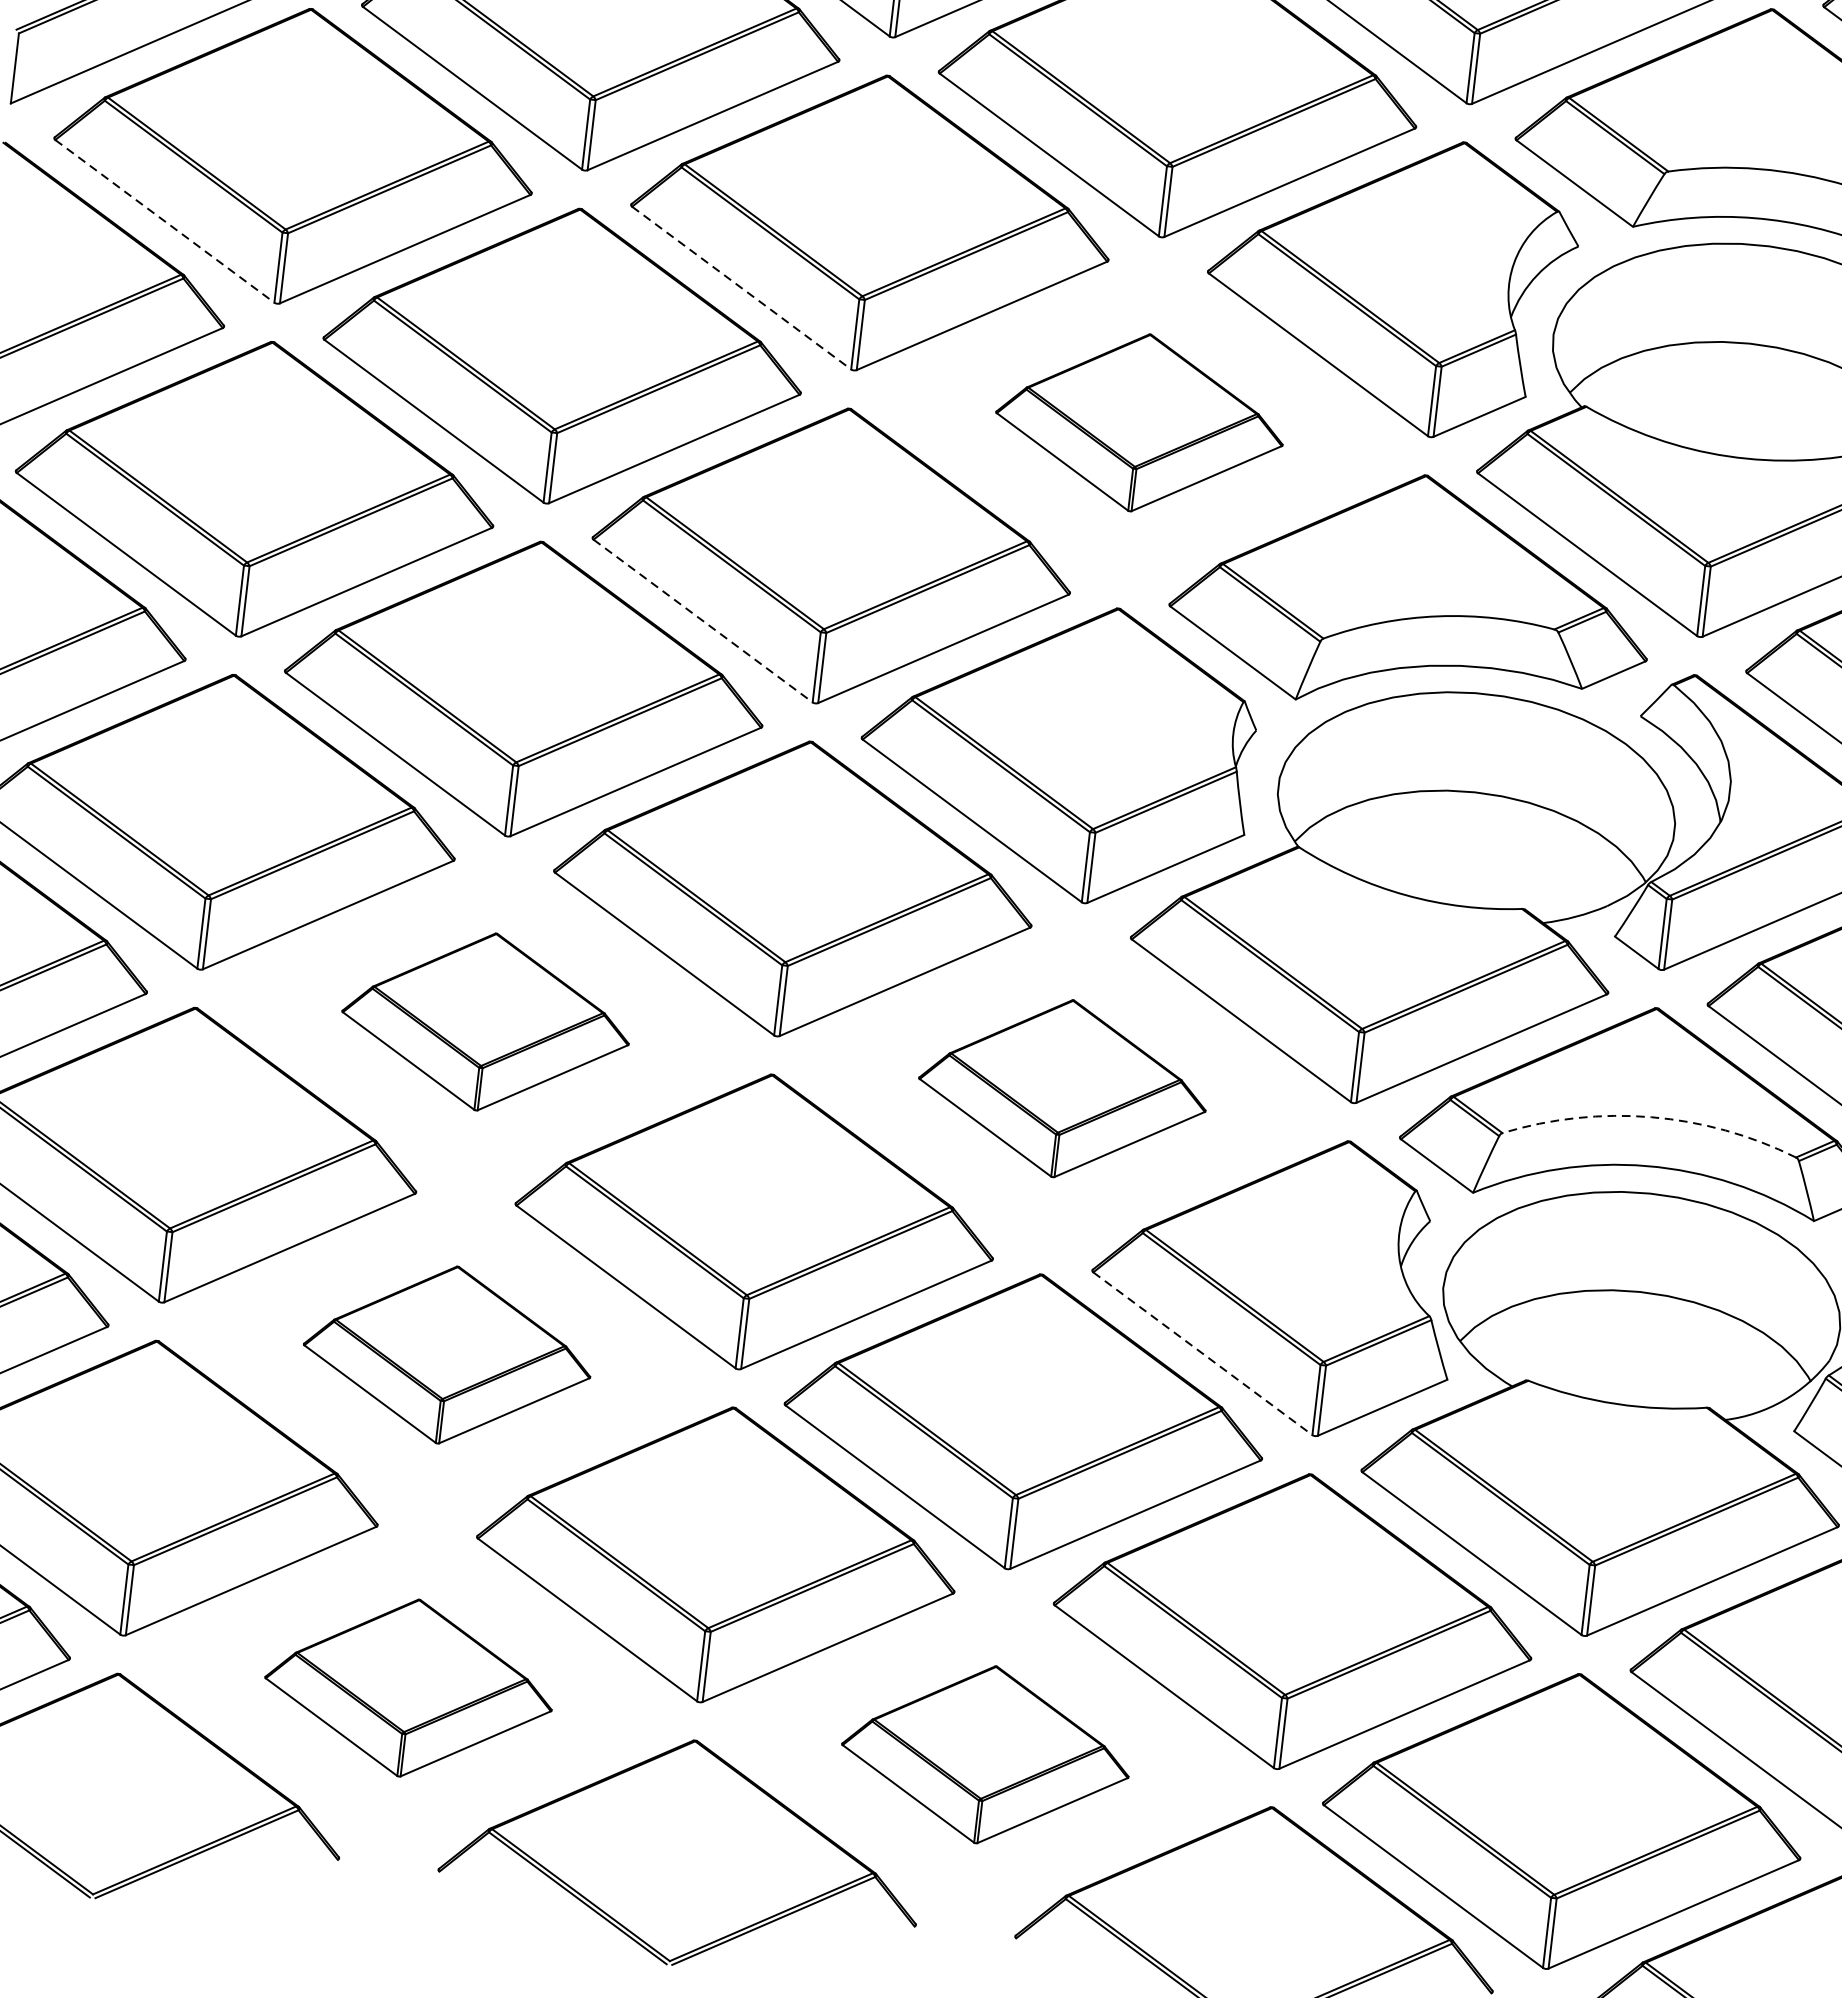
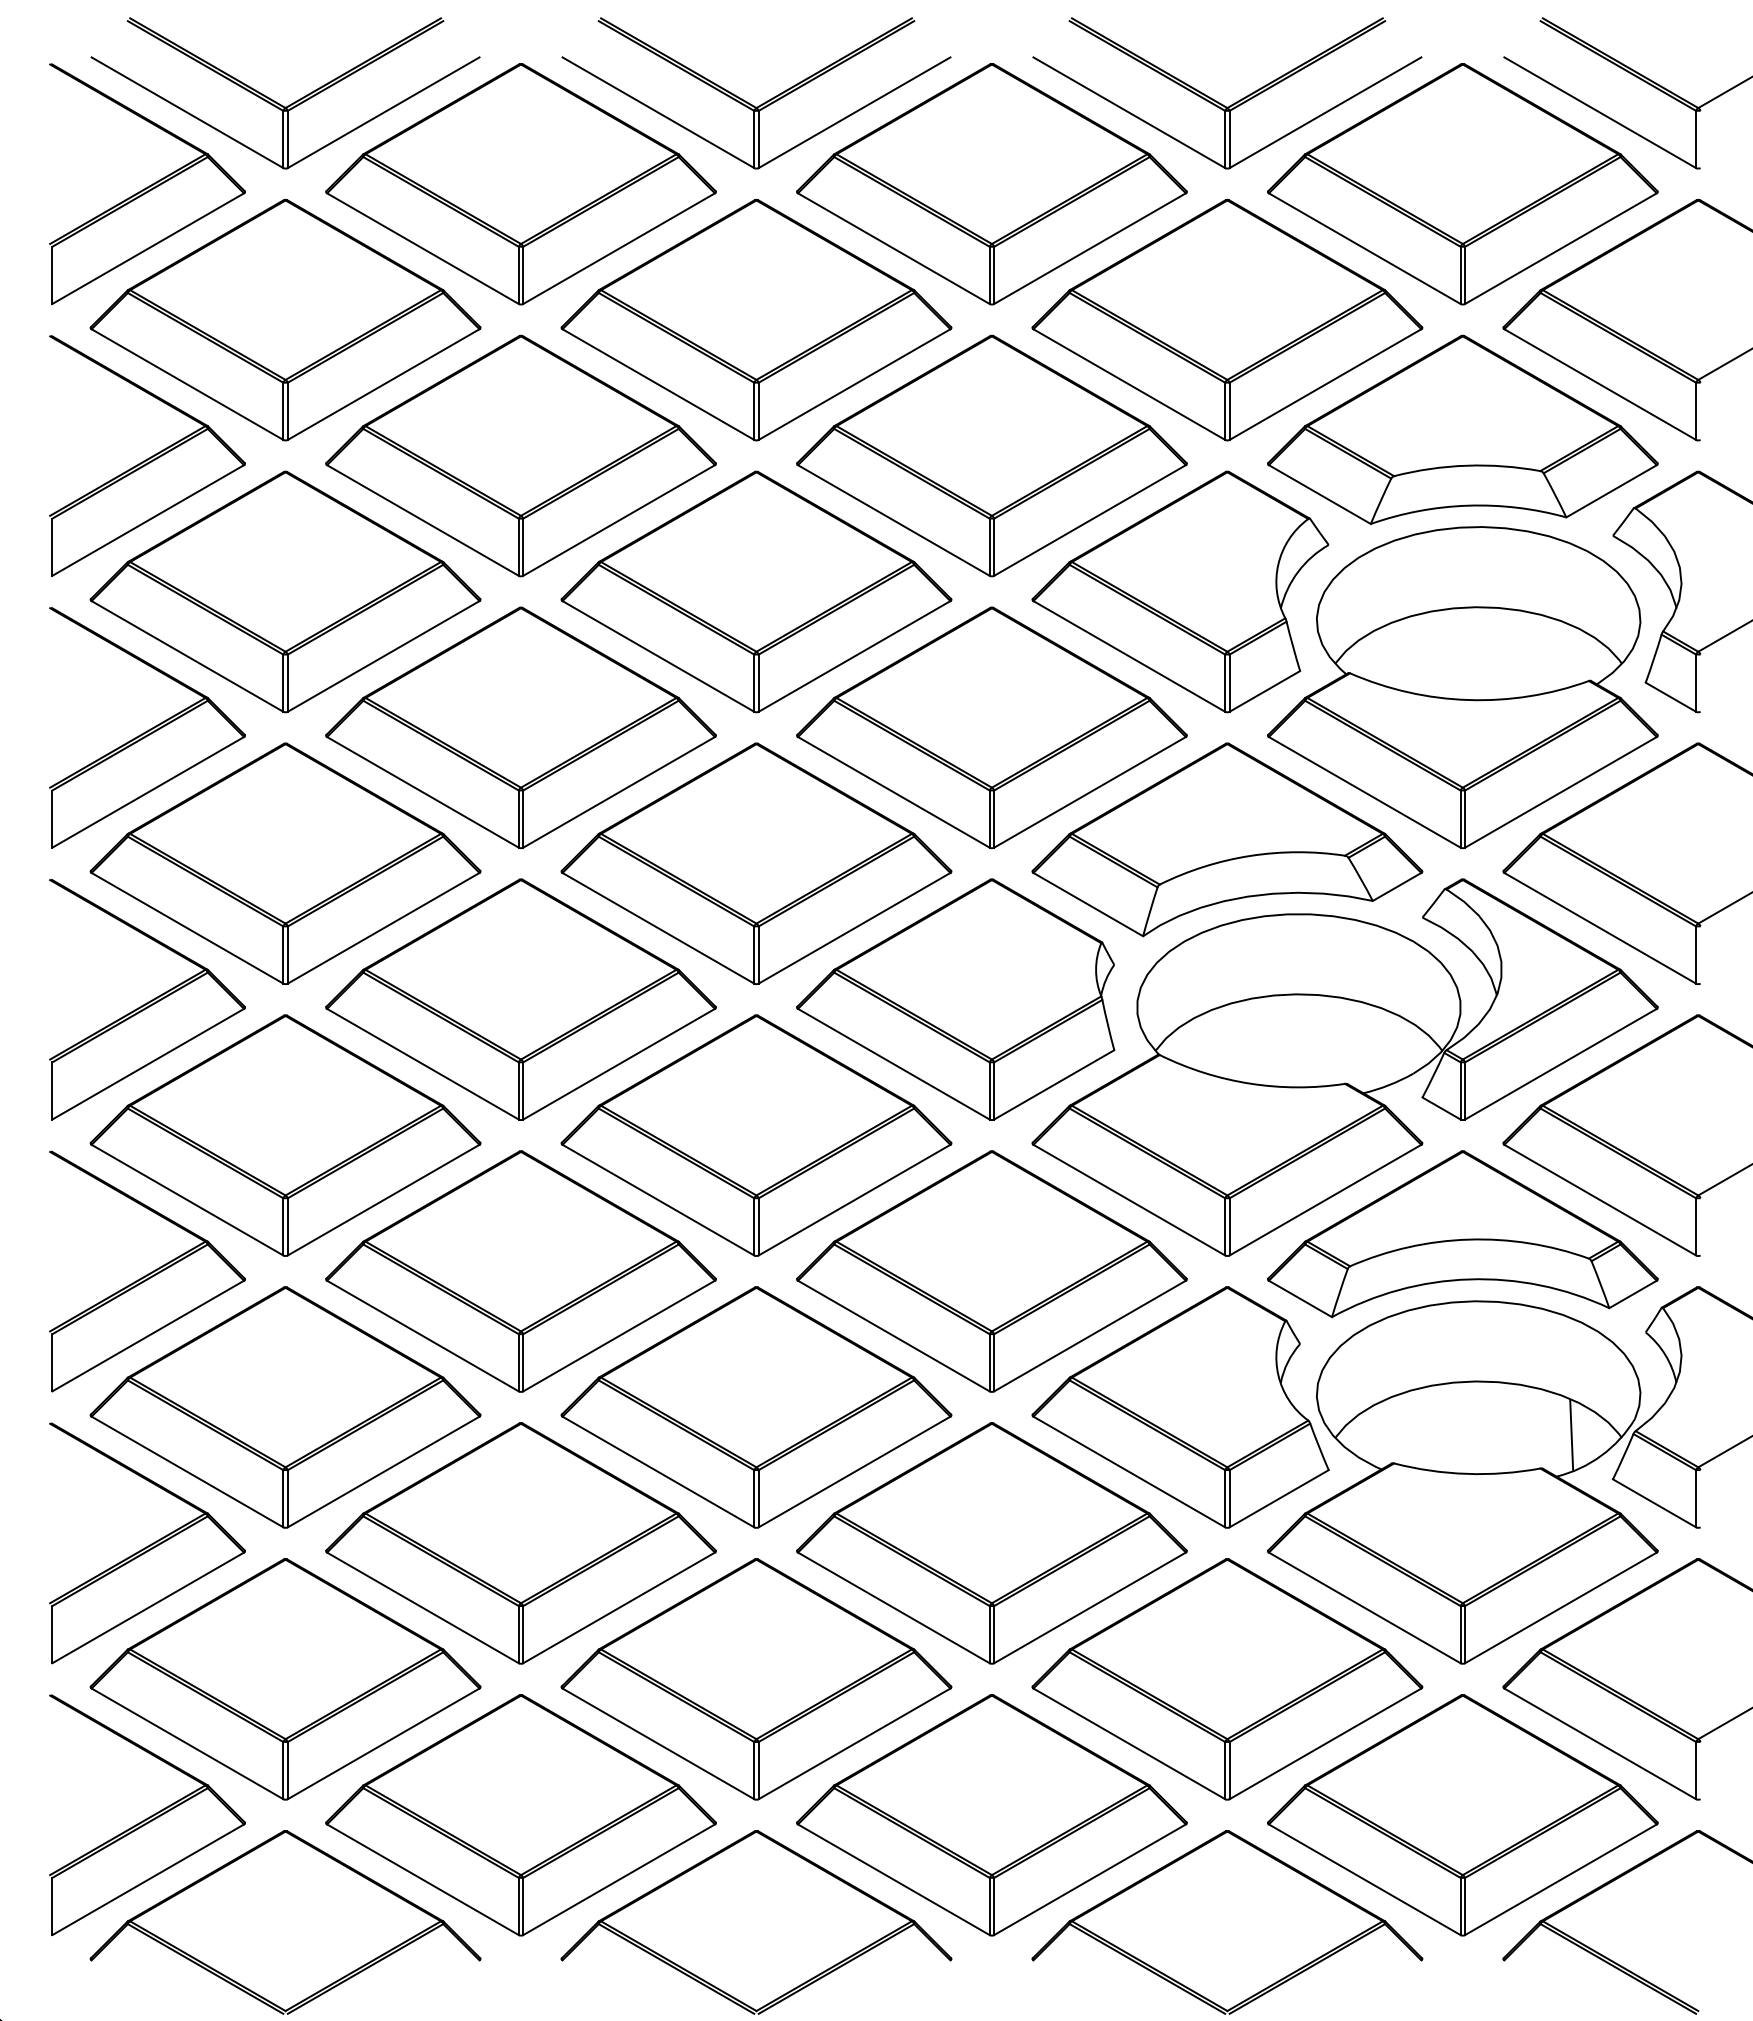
line: (164, 221) -> (187, 656), dashed -> solid
line: (741, 288) -> (658, 656), dashed -> solid
part: (1139, 422) -> (991, 727), size x1.67
line: (703, 621) -> (658, 928), dashed -> solid
part: (485, 1021) -> (520, 1271), size x1.67
part: (1062, 1088) -> (991, 1271), size x1.67
arc: (1651, 1117) -> (1468, 1239), dashed -> solid
line: (1203, 1353) -> (1129, 1471), dashed -> solid
part: (447, 1355) -> (520, 1543), size x1.67
line: (1749, 1370) -> (1571, 1434), added
part: (408, 1688) -> (520, 1815), size x1.67
part: (985, 1754) -> (991, 1815), size x1.67

